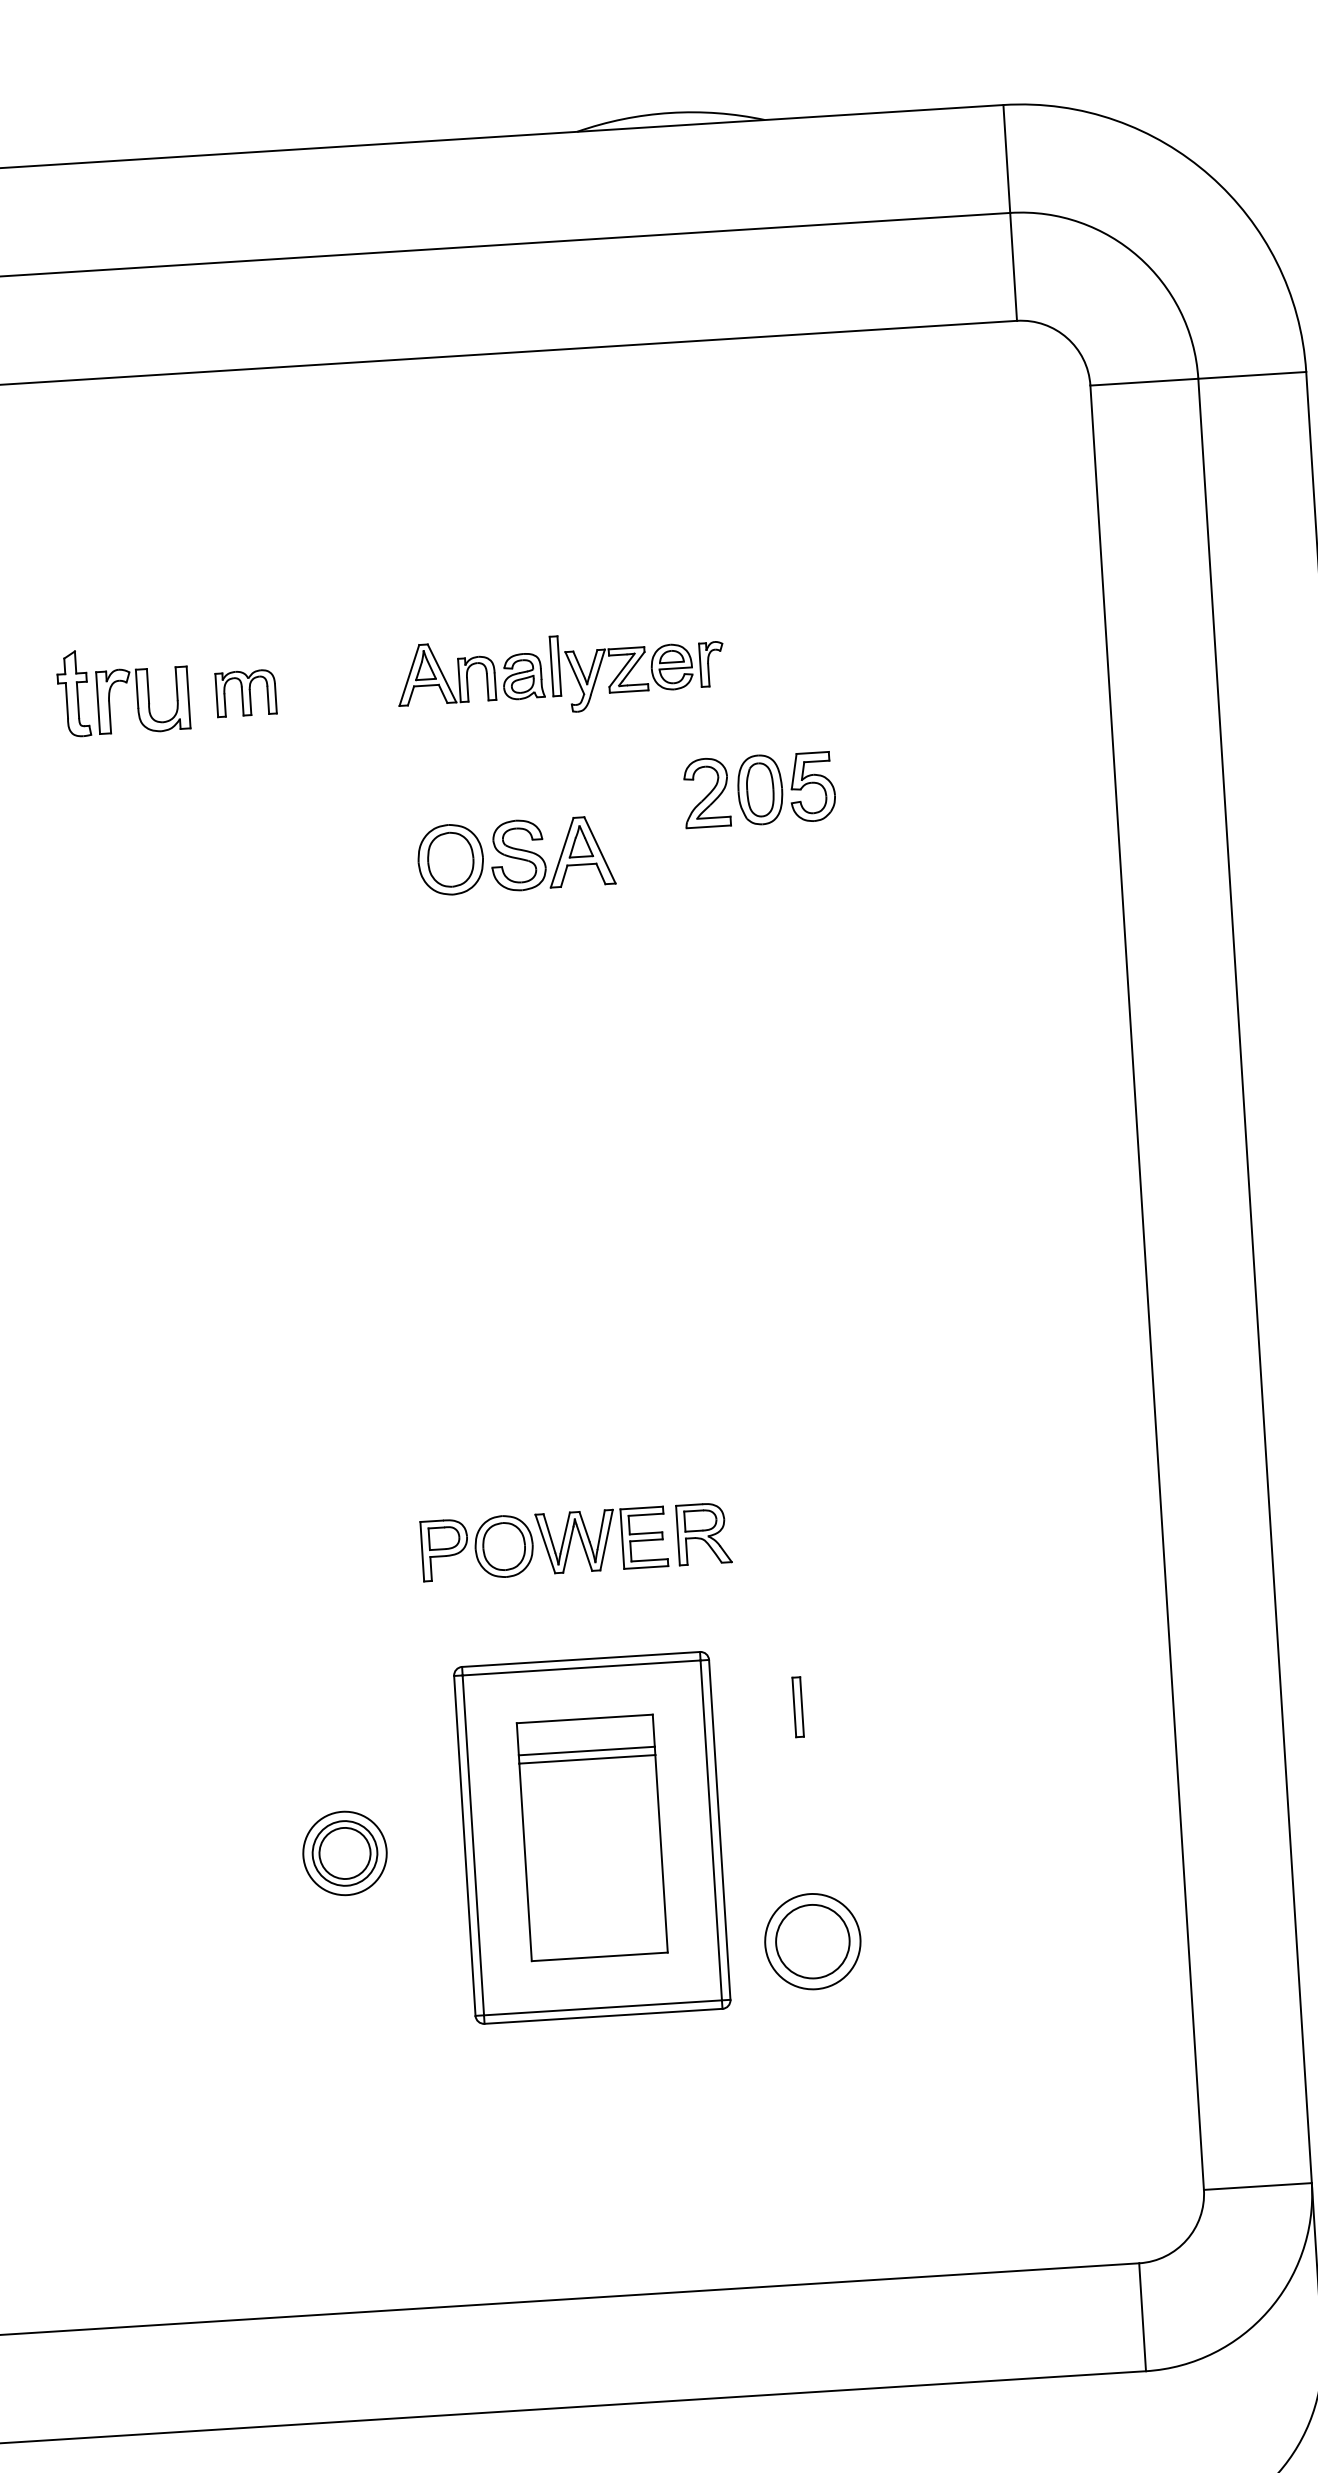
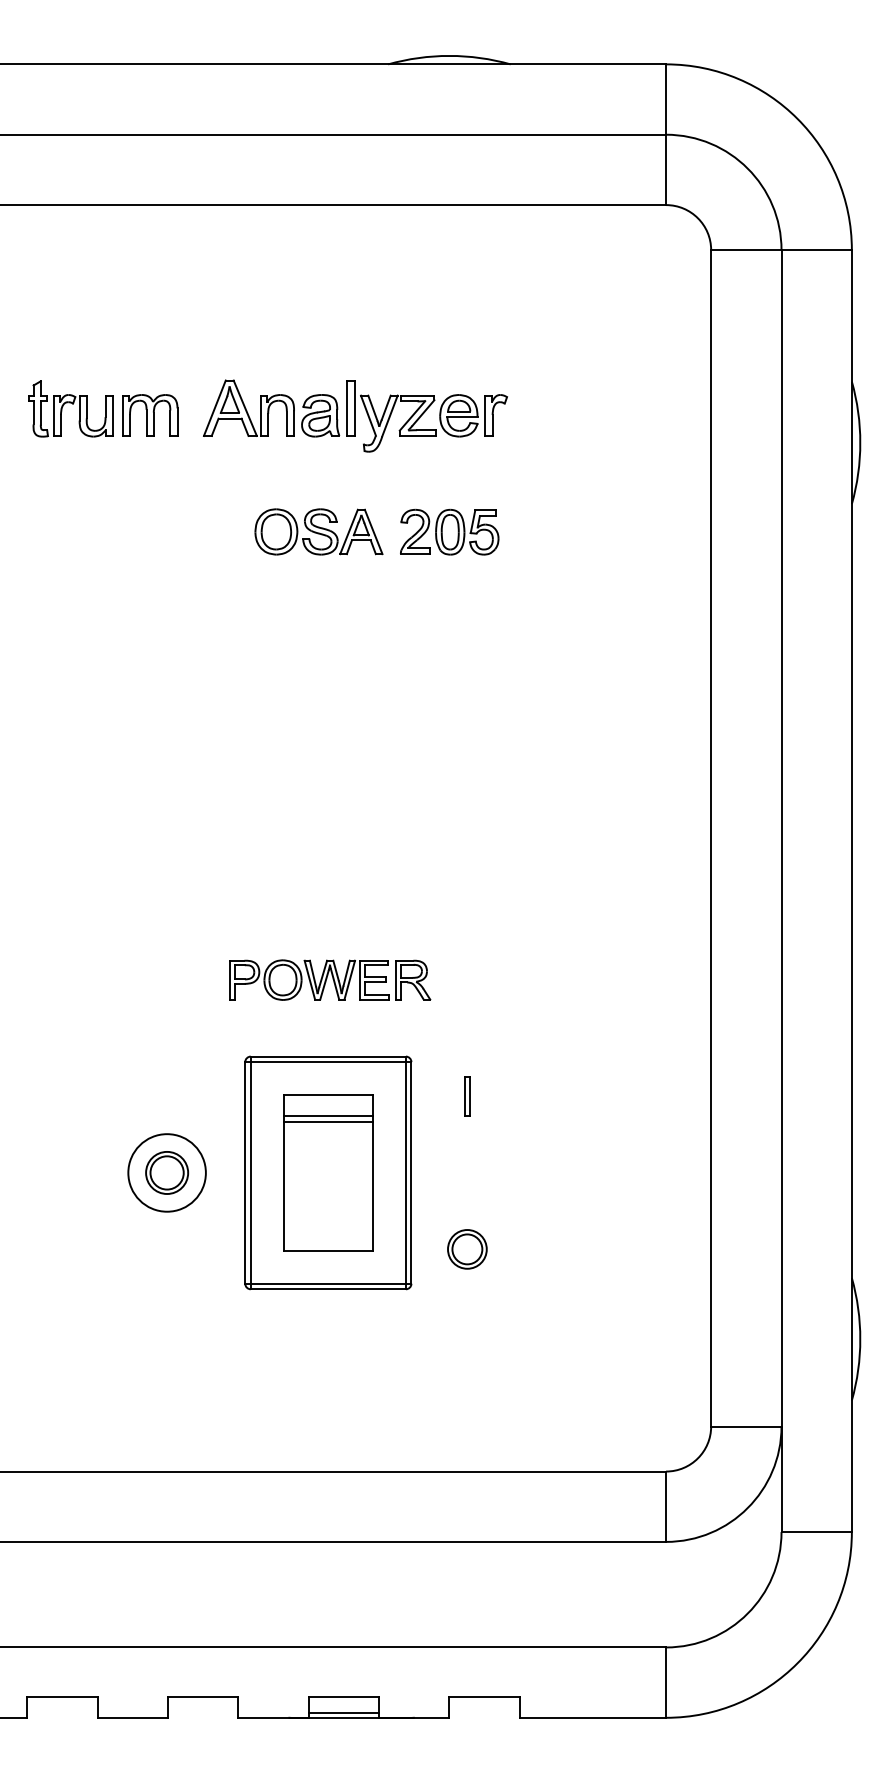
part: (560, 673) -> (355, 415), size x1.43
part: (246, 693) -> (150, 415), size x1.43
part: (759, 788) -> (449, 531), moved
circle: (344, 1852) -> (166, 1172), size x1.43
part: (813, 1941) -> (467, 1249), size x0.62

